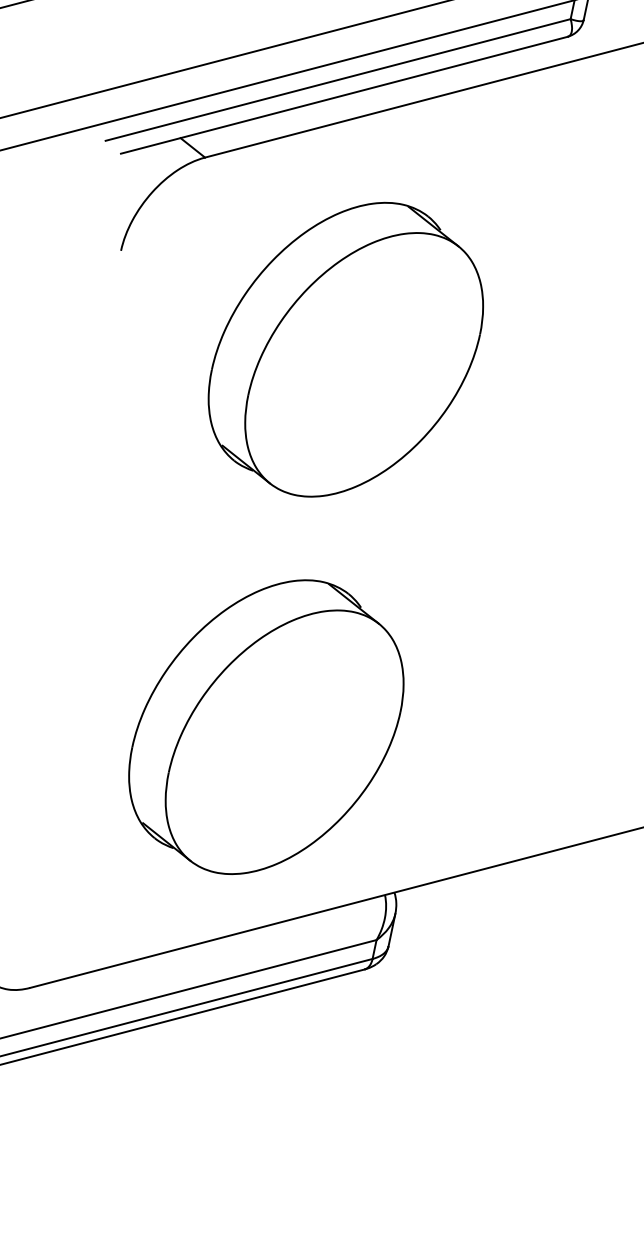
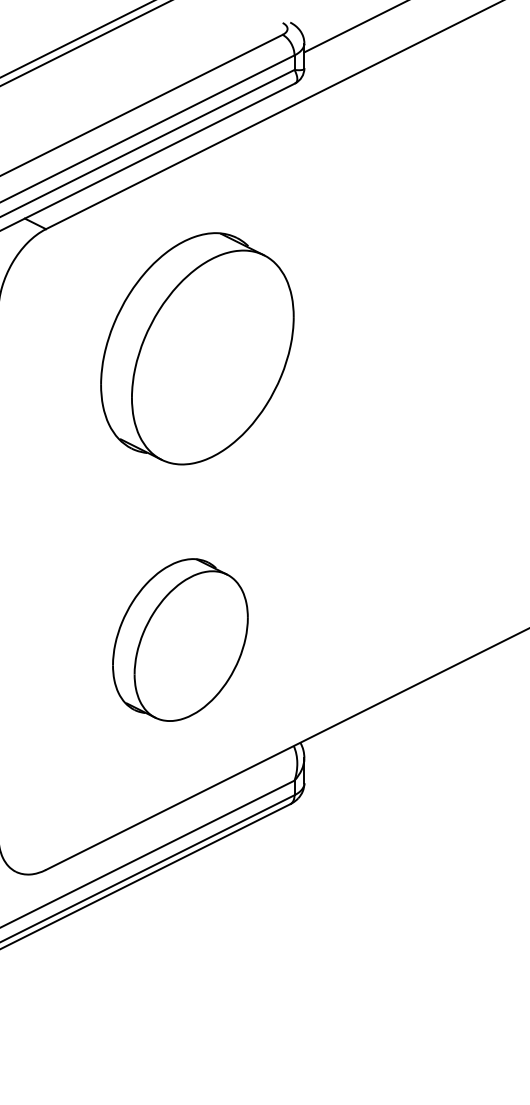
part: (346, 348) -> (197, 348), moved
part: (267, 726) -> (180, 639), size x0.7

